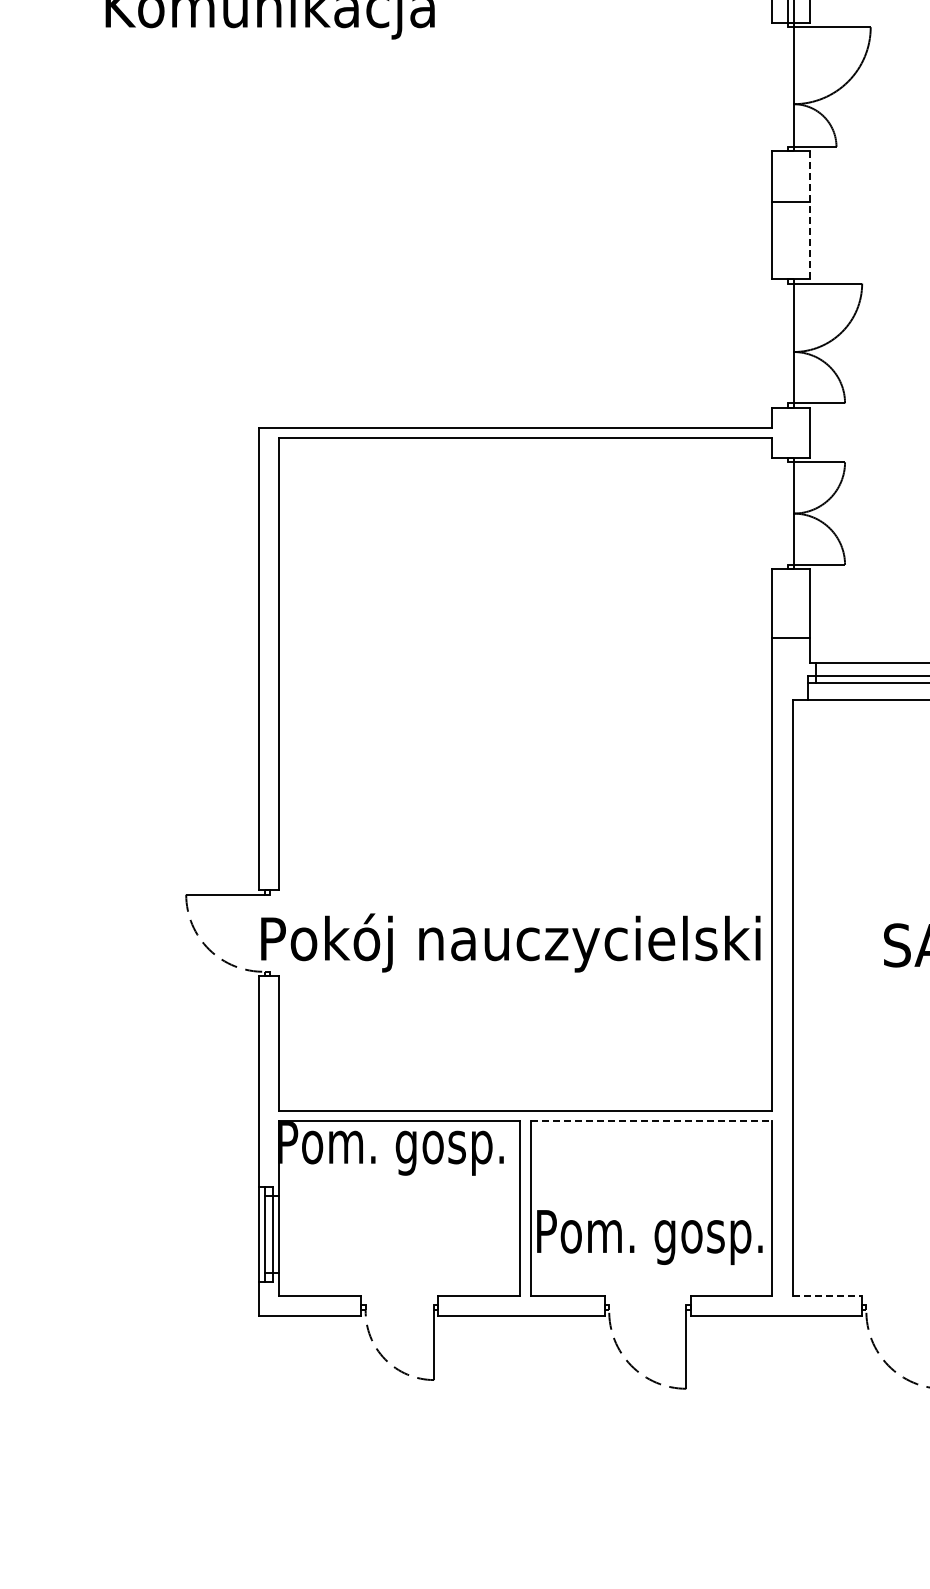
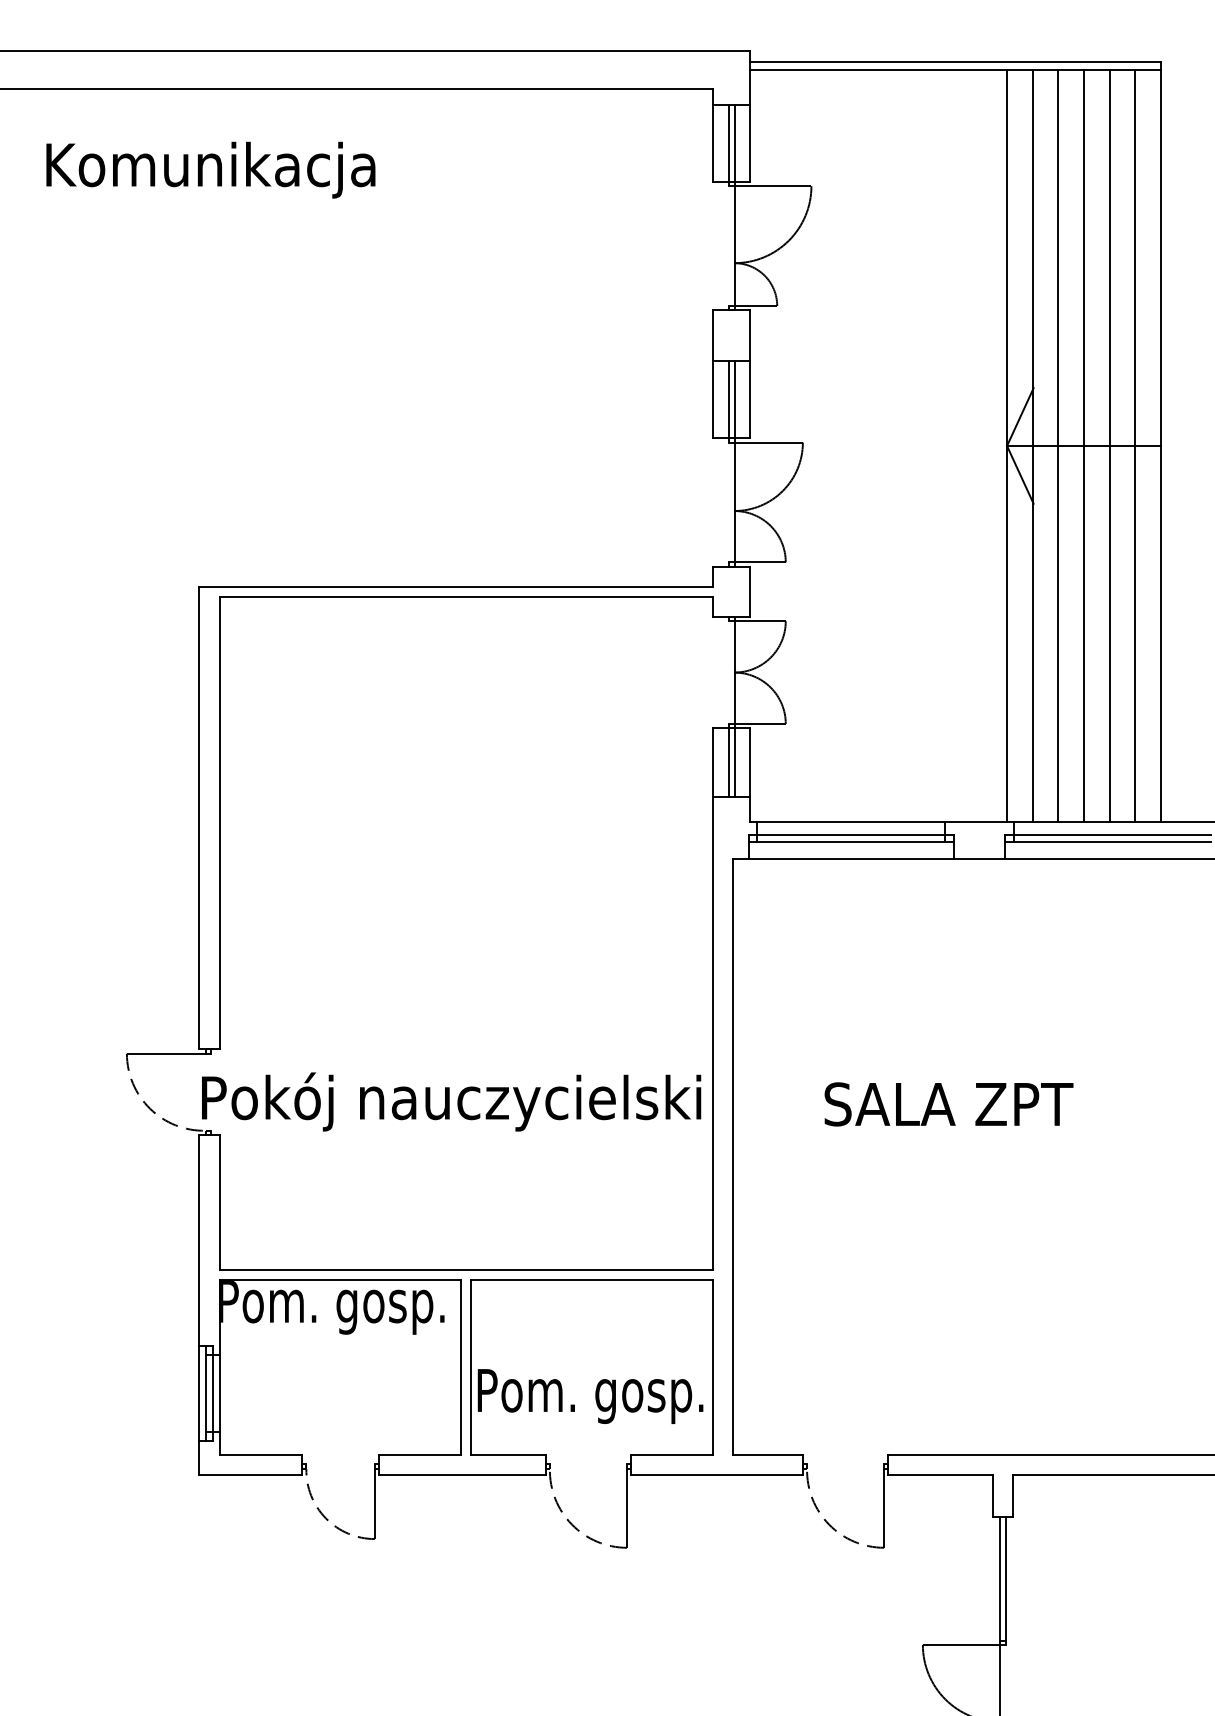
line: (809, 215) -> (750, 374), dashed -> solid
line: (787, 240) -> (728, 399), added
line: (793, 240) -> (734, 399), added
line: (787, 603) -> (728, 762), added
line: (793, 603) -> (734, 762), added
line: (651, 1121) -> (592, 1280), dashed -> solid
line: (827, 1295) -> (768, 1454), dashed -> solid

